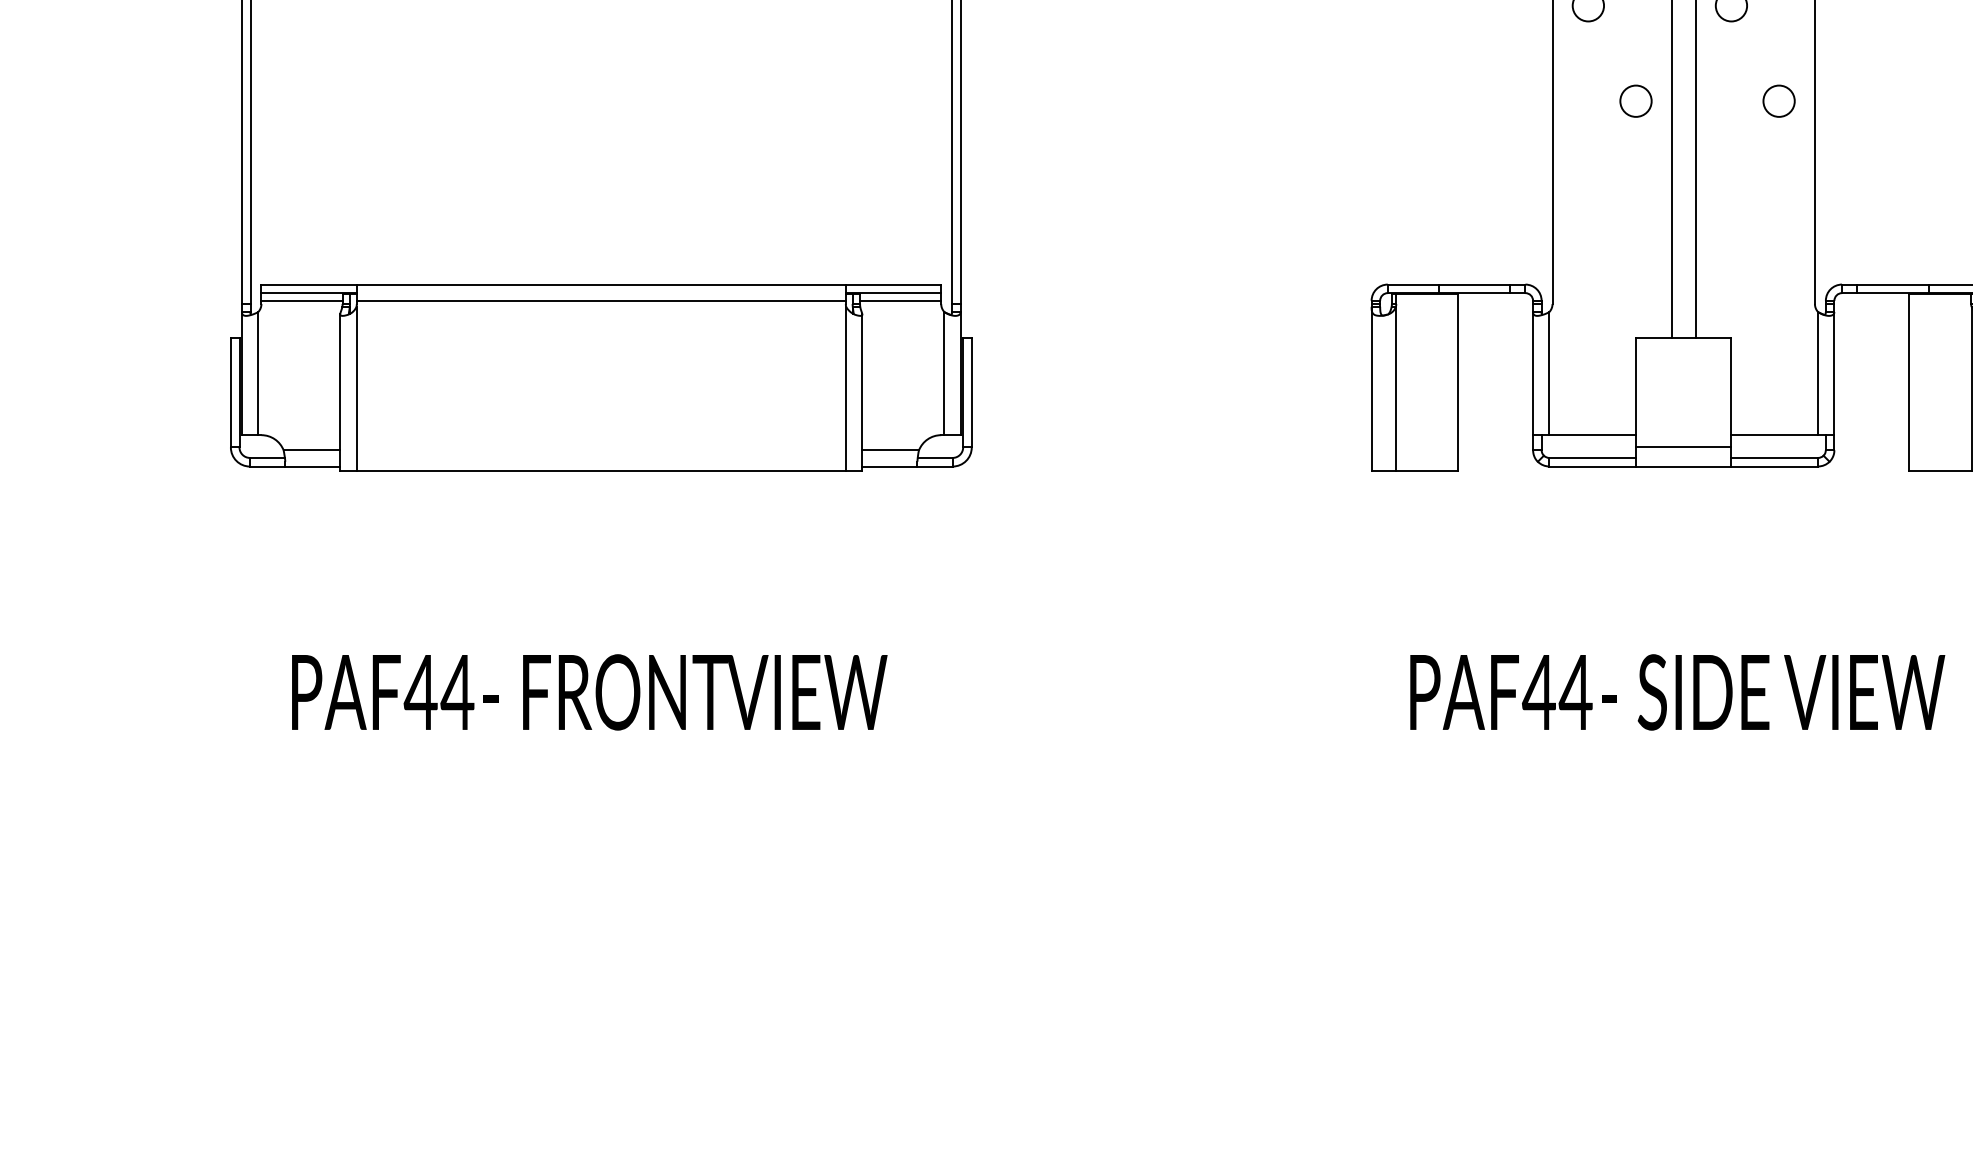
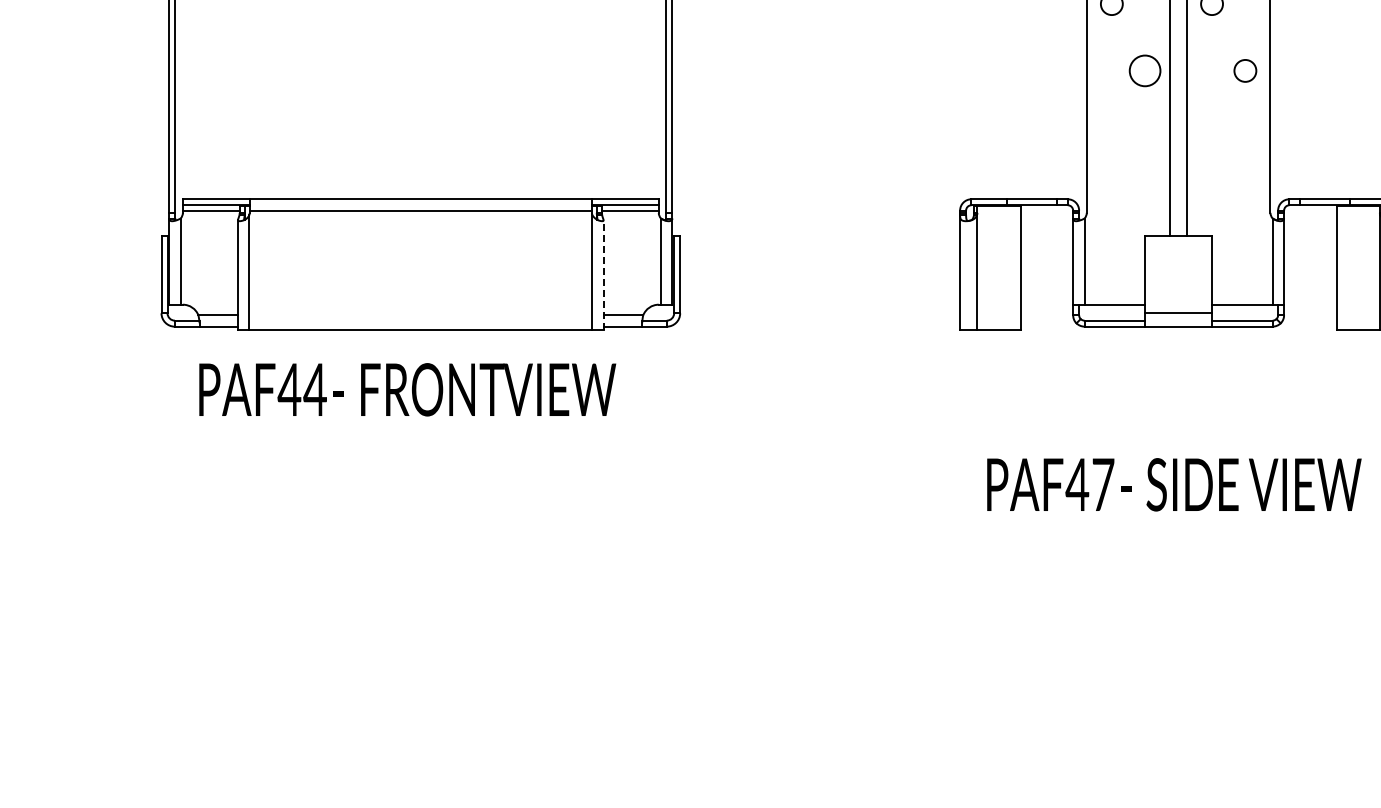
circle: (1636, 100) -> (1145, 70), size x1.4
line: (862, 392) -> (603, 274), solid -> dashed
text: (589, 691) -> (407, 389), moved
text: (1575, 691) -> (1102, 484), PAF44 -> PAF47

